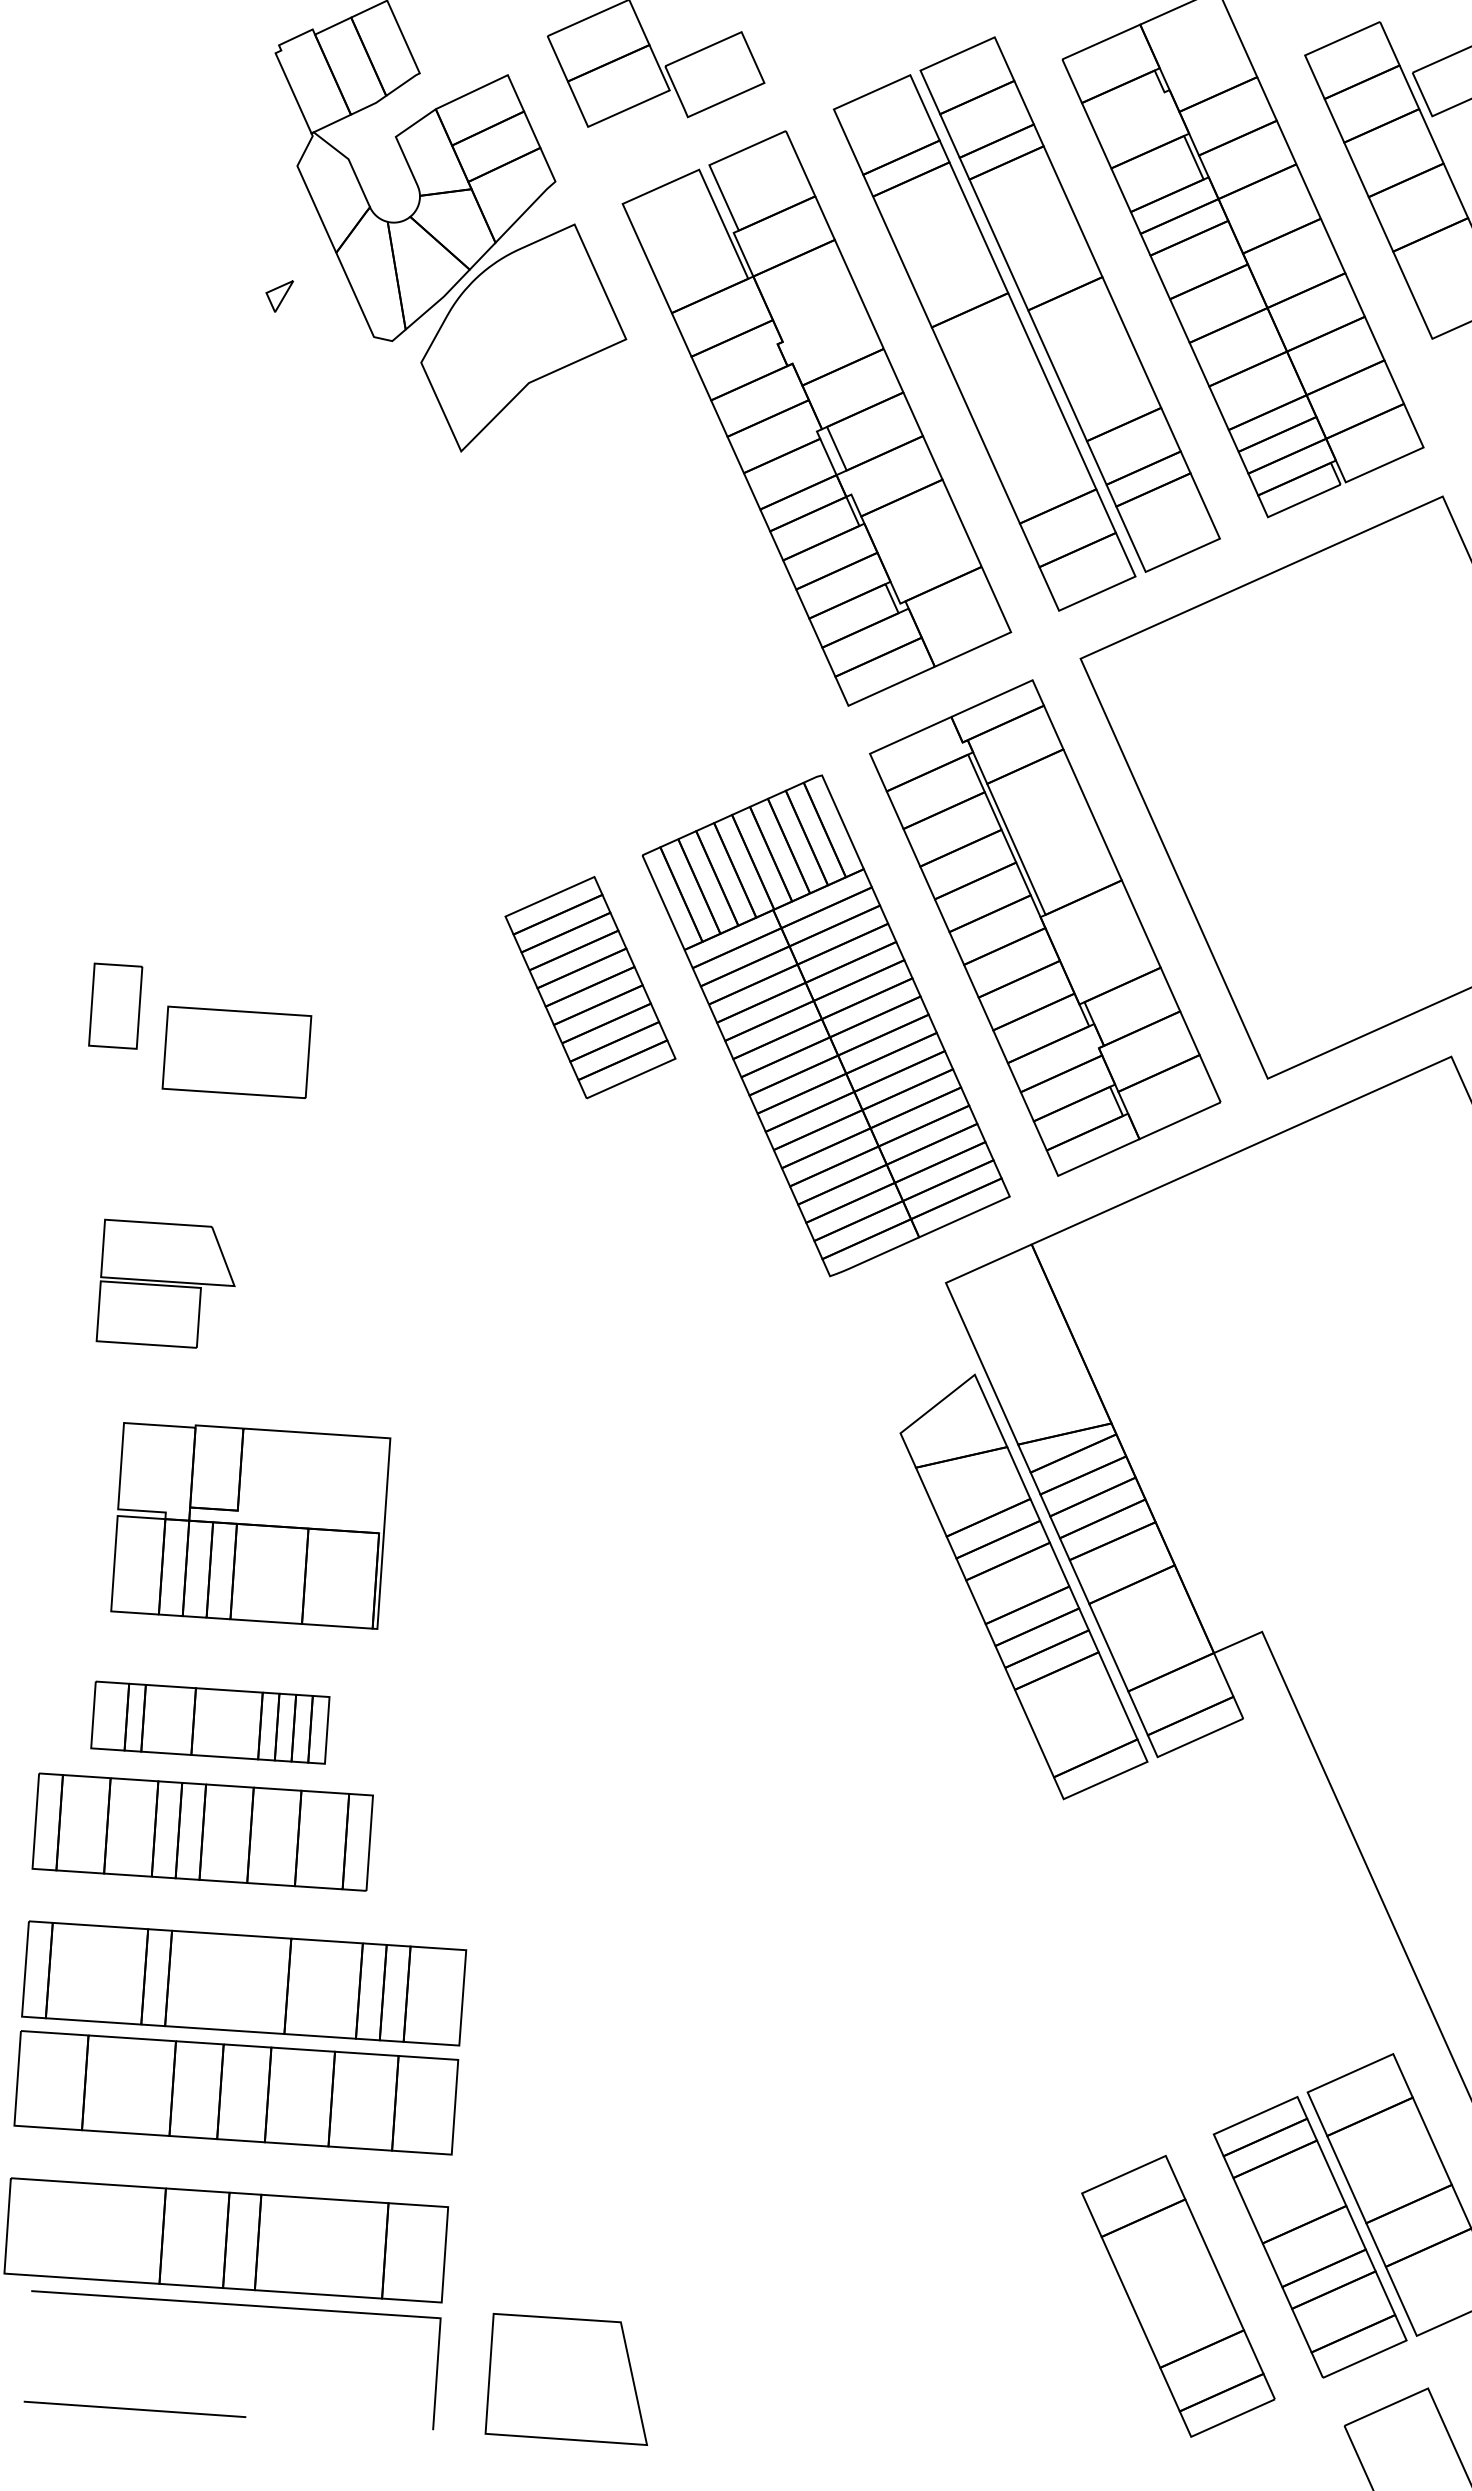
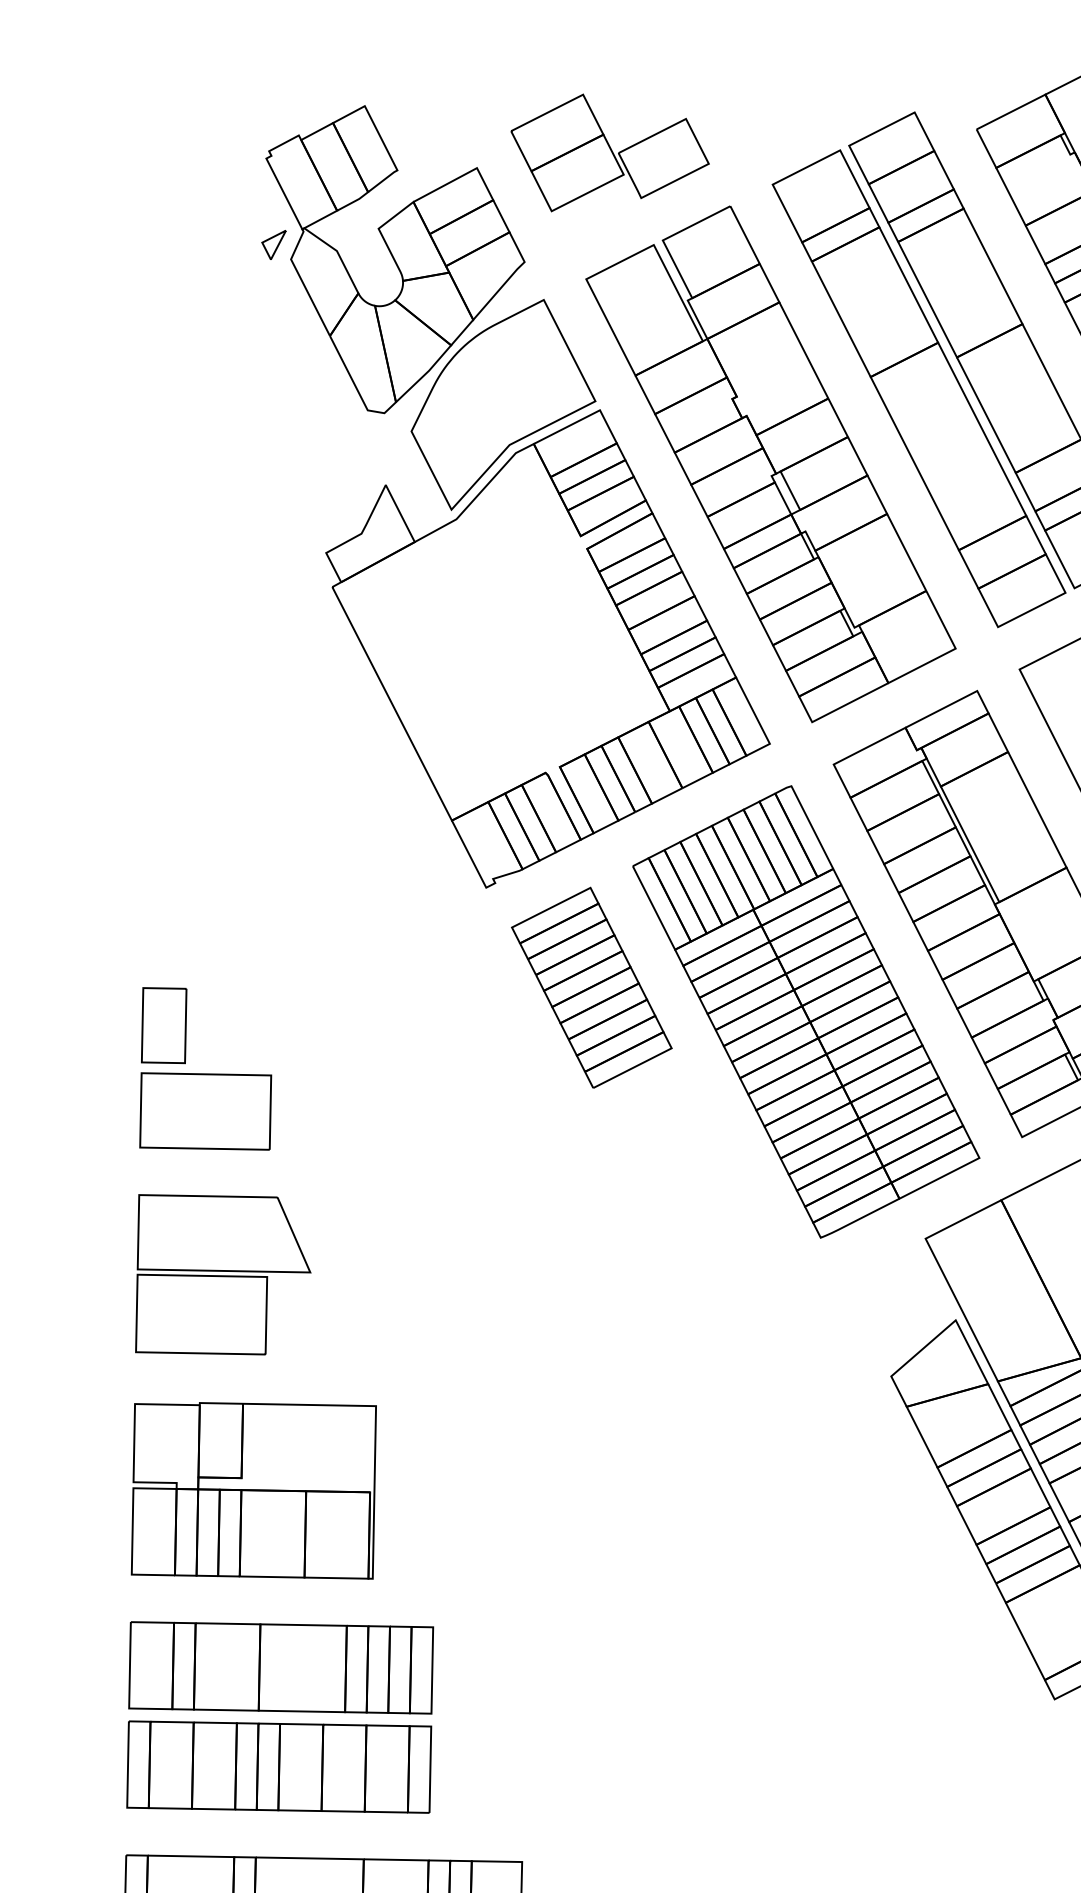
part: (279, 296) -> (274, 245), moved
part: (560, 610) -> (548, 648), added
part: (236, 1051) -> (205, 1110), moved
part: (165, 1283) -> (221, 1273), size x1.43
part: (250, 1525) -> (253, 1490), moved
part: (210, 1722) -> (281, 1667), size x1.43

